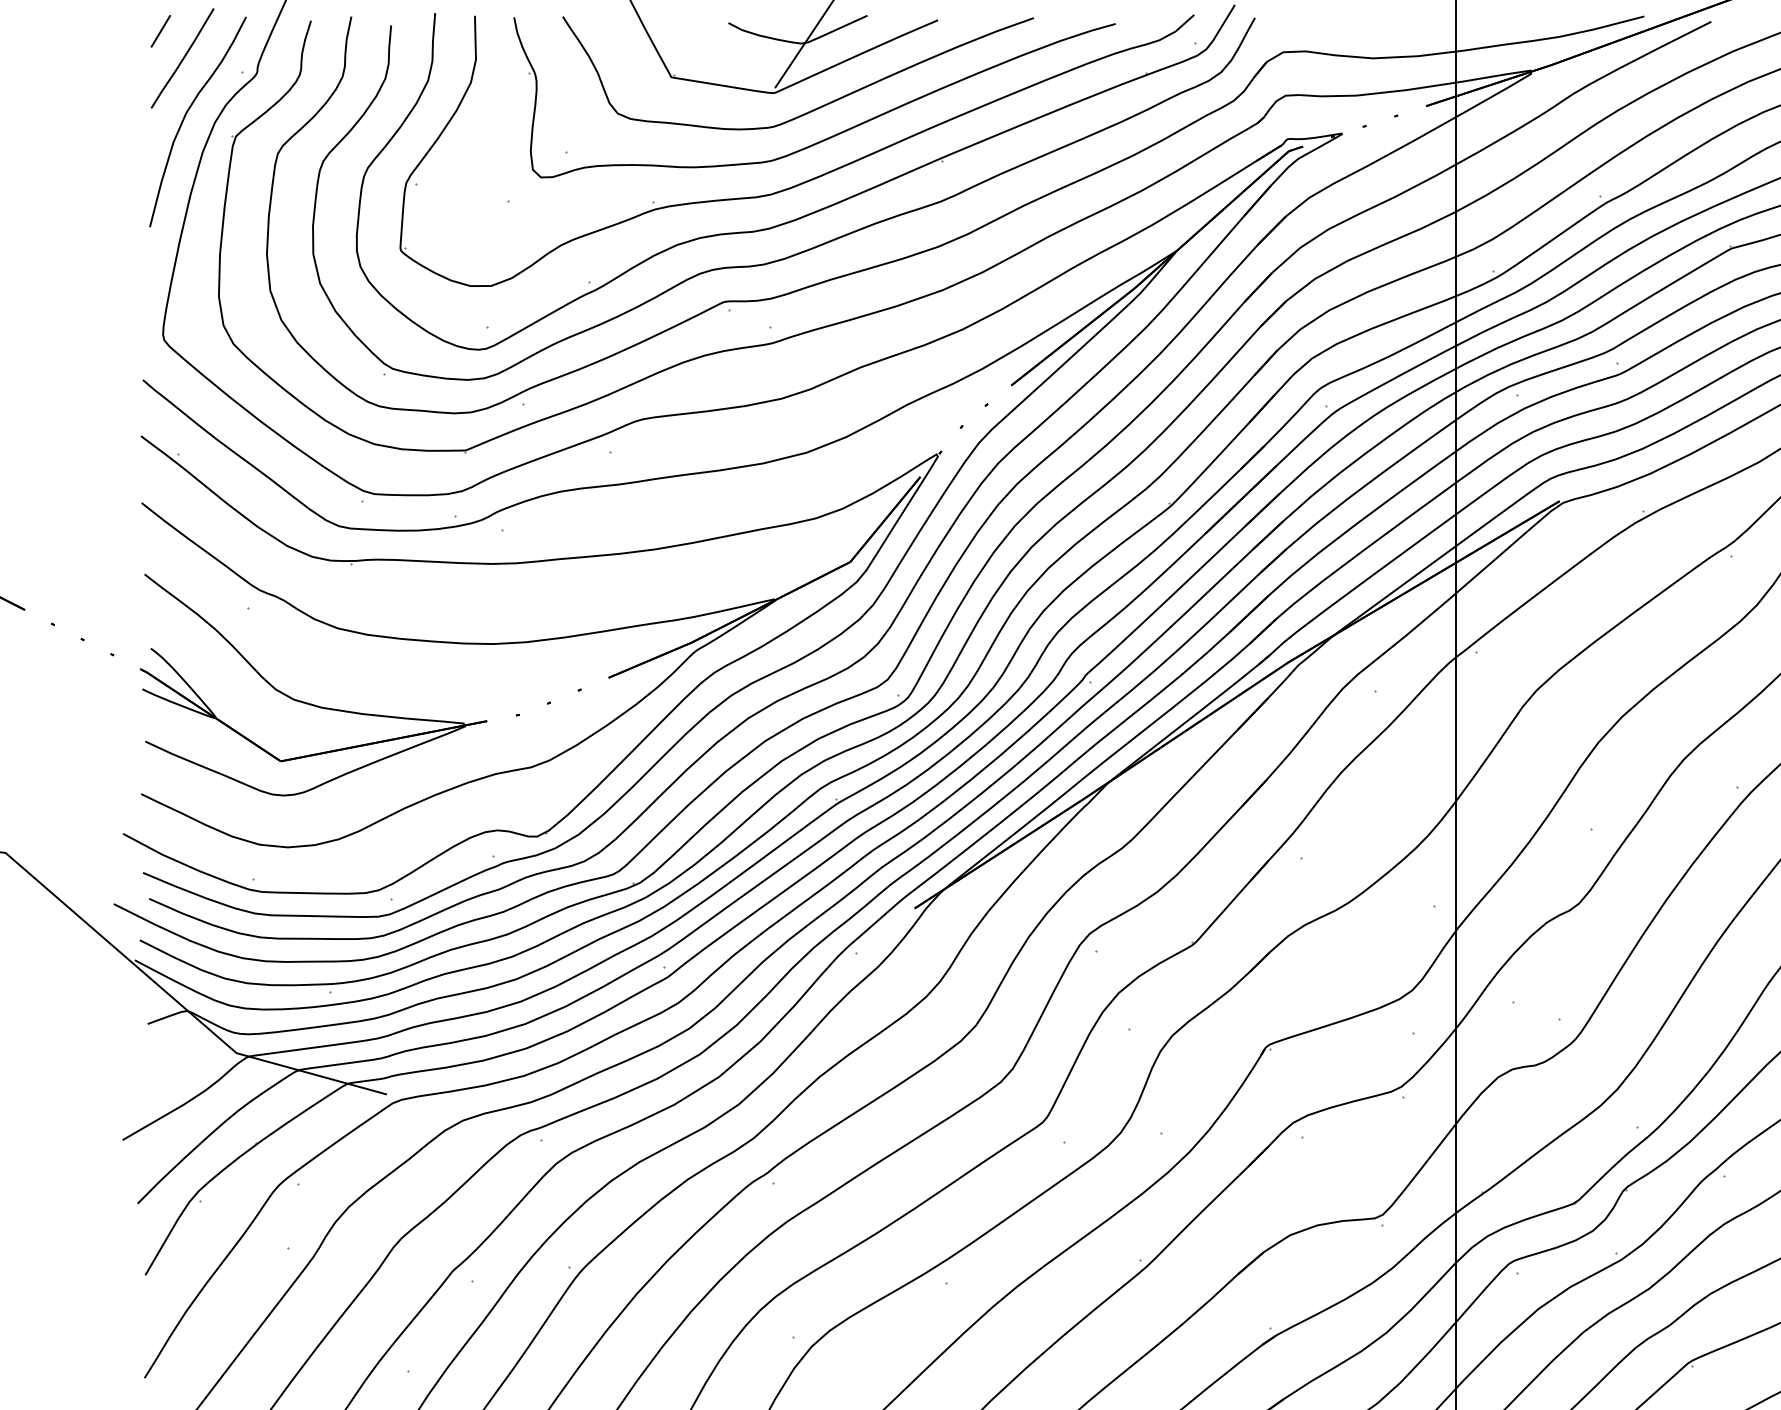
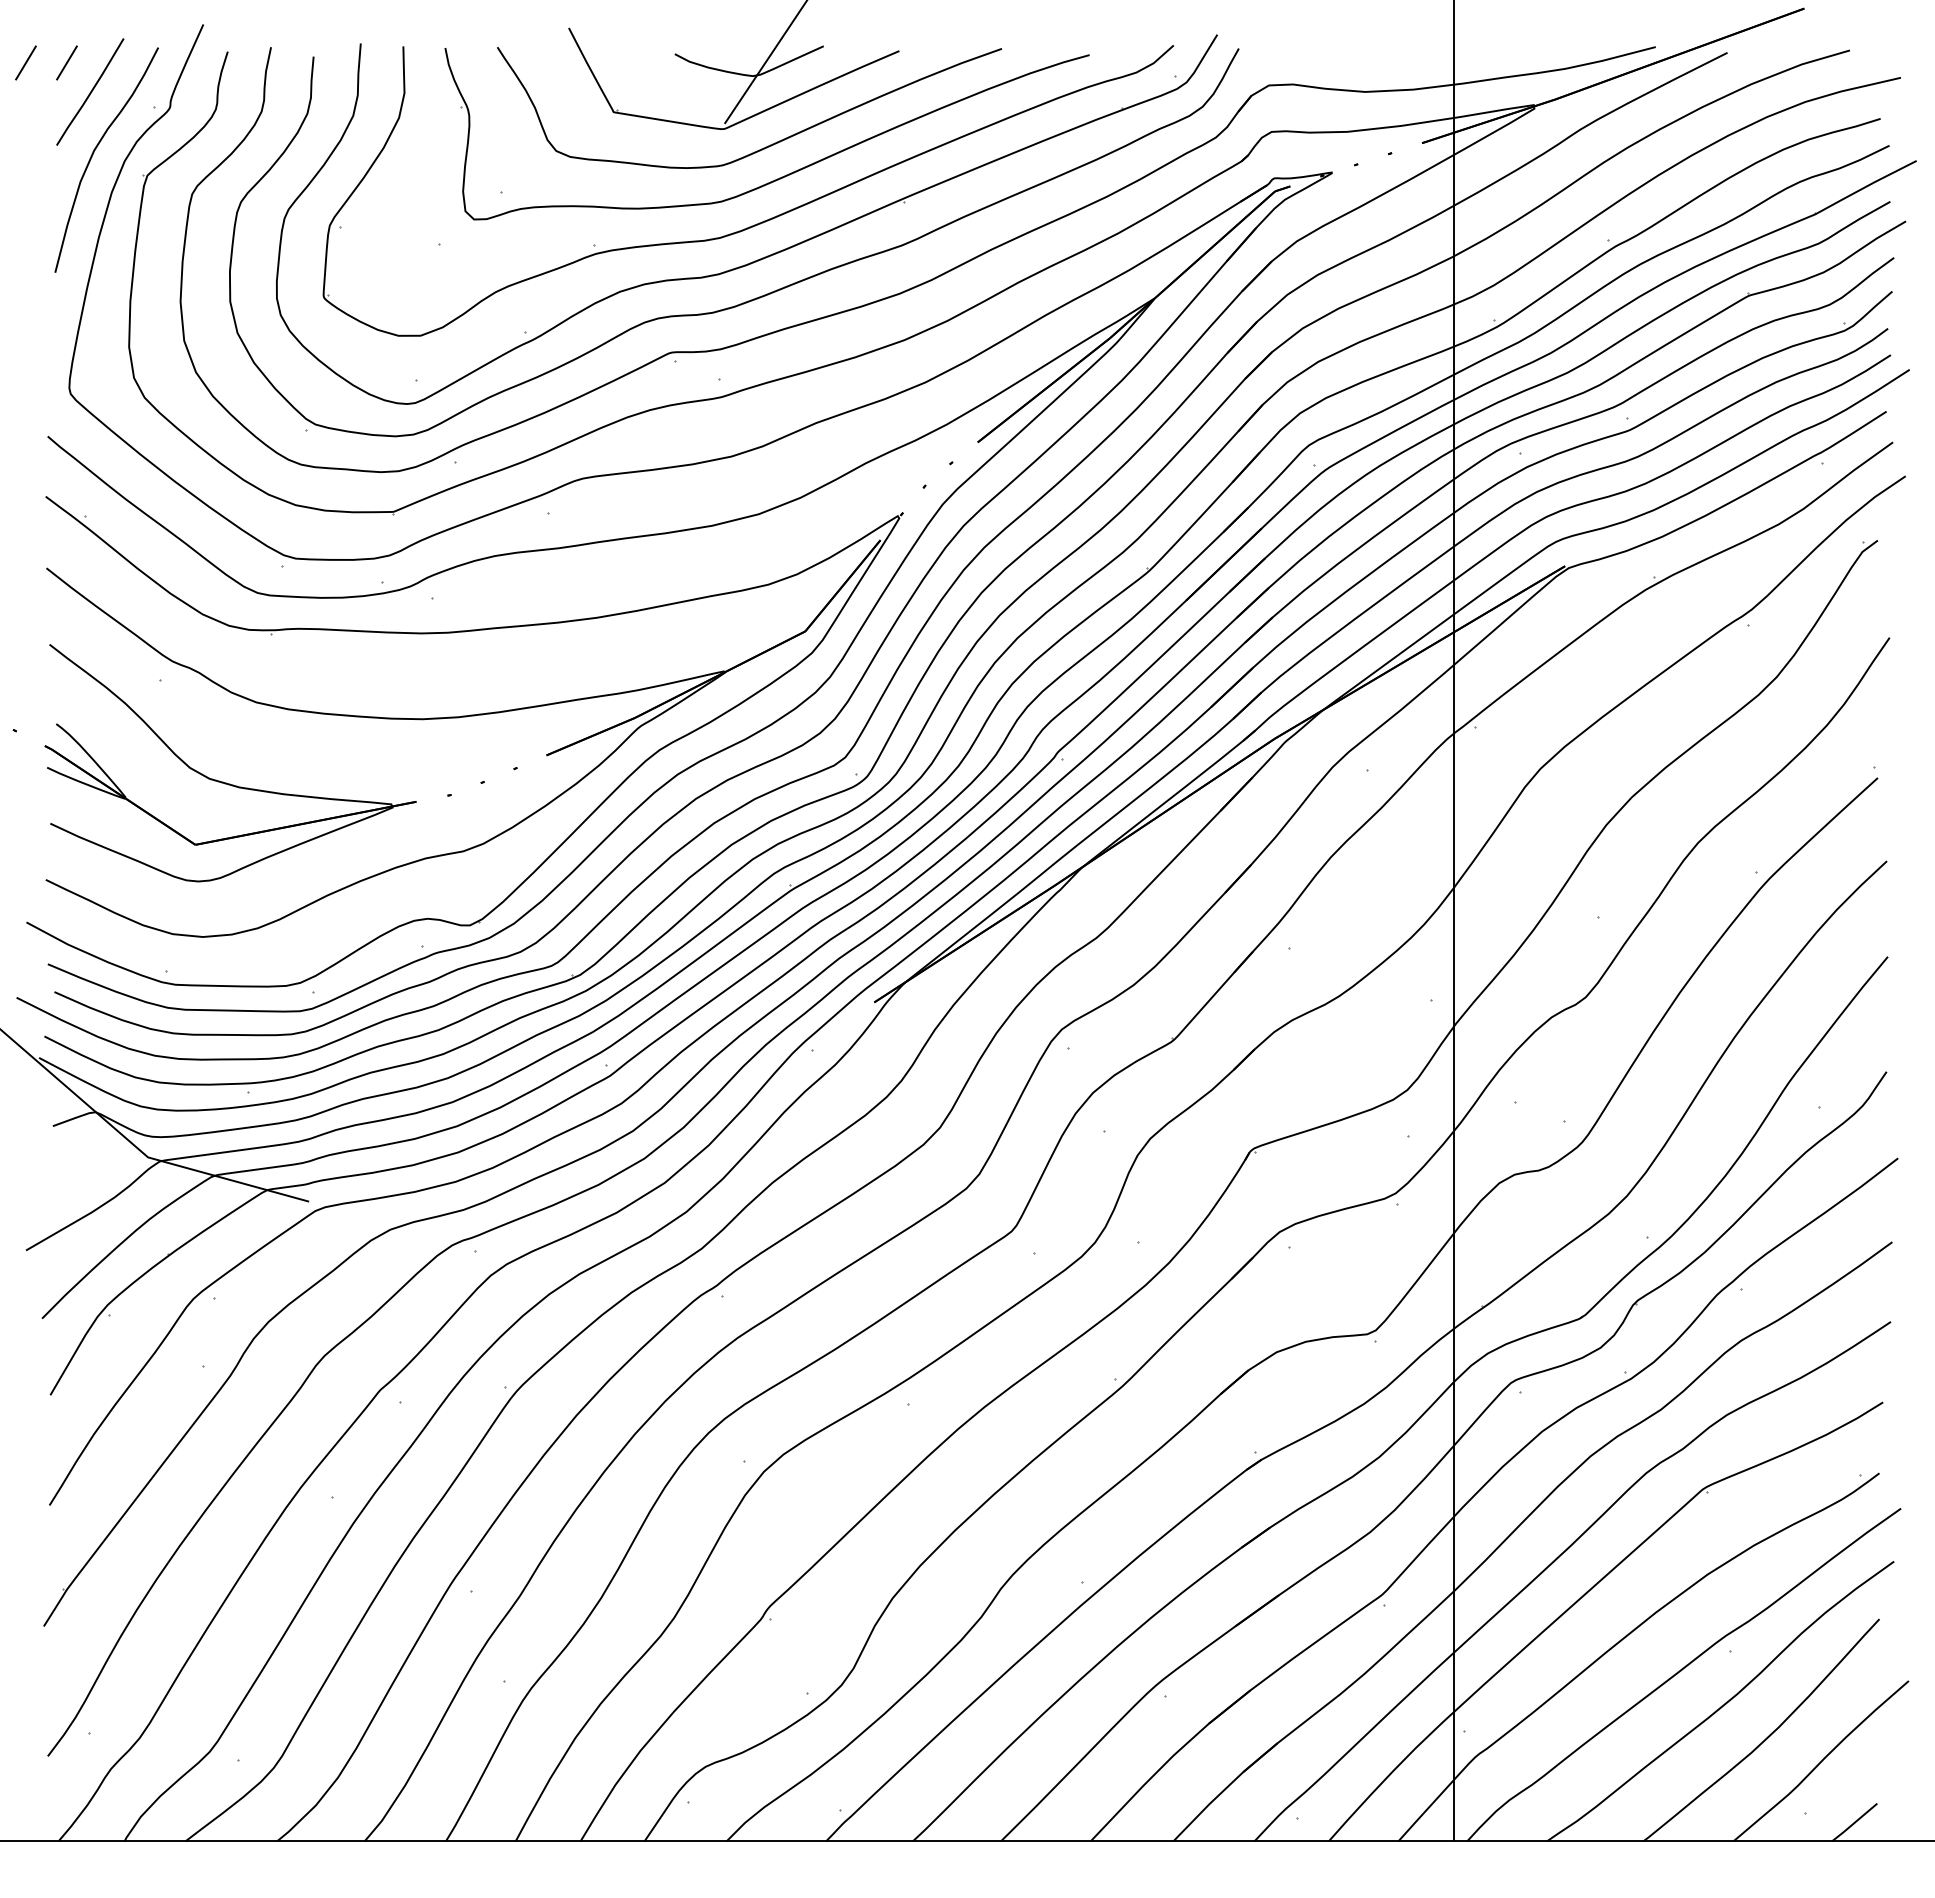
line: (122, 30) -> (25, 62), added

